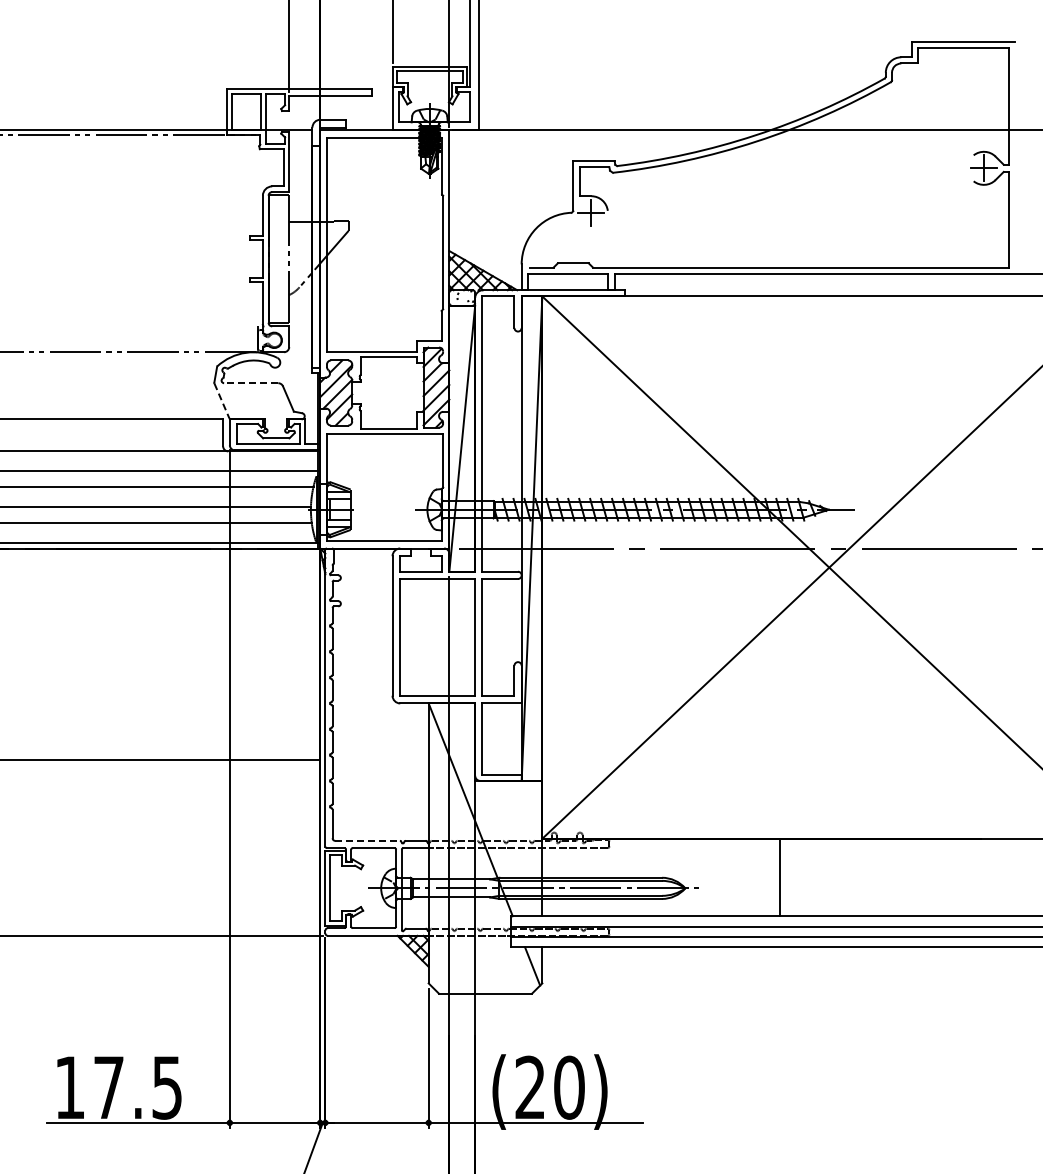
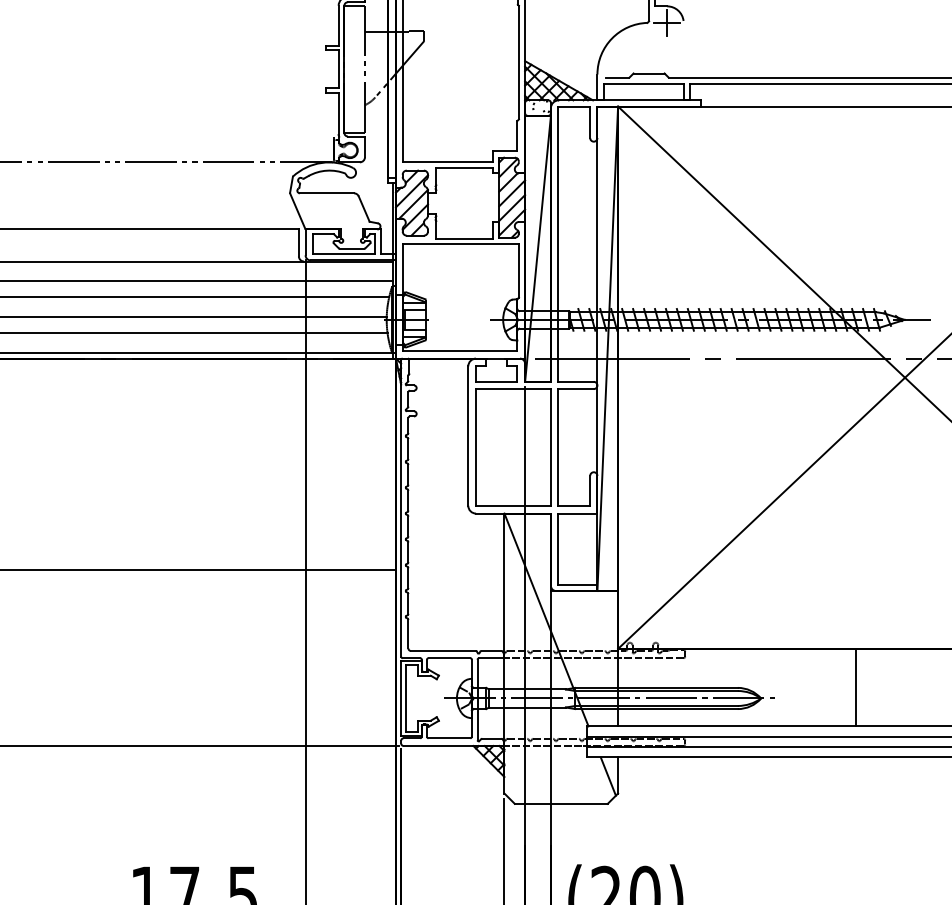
line: (250, 383) -> (326, 193), dashed -> solid
line: (221, 400) -> (297, 210), dashed -> solid
line: (368, 840) -> (444, 650), dashed -> solid

